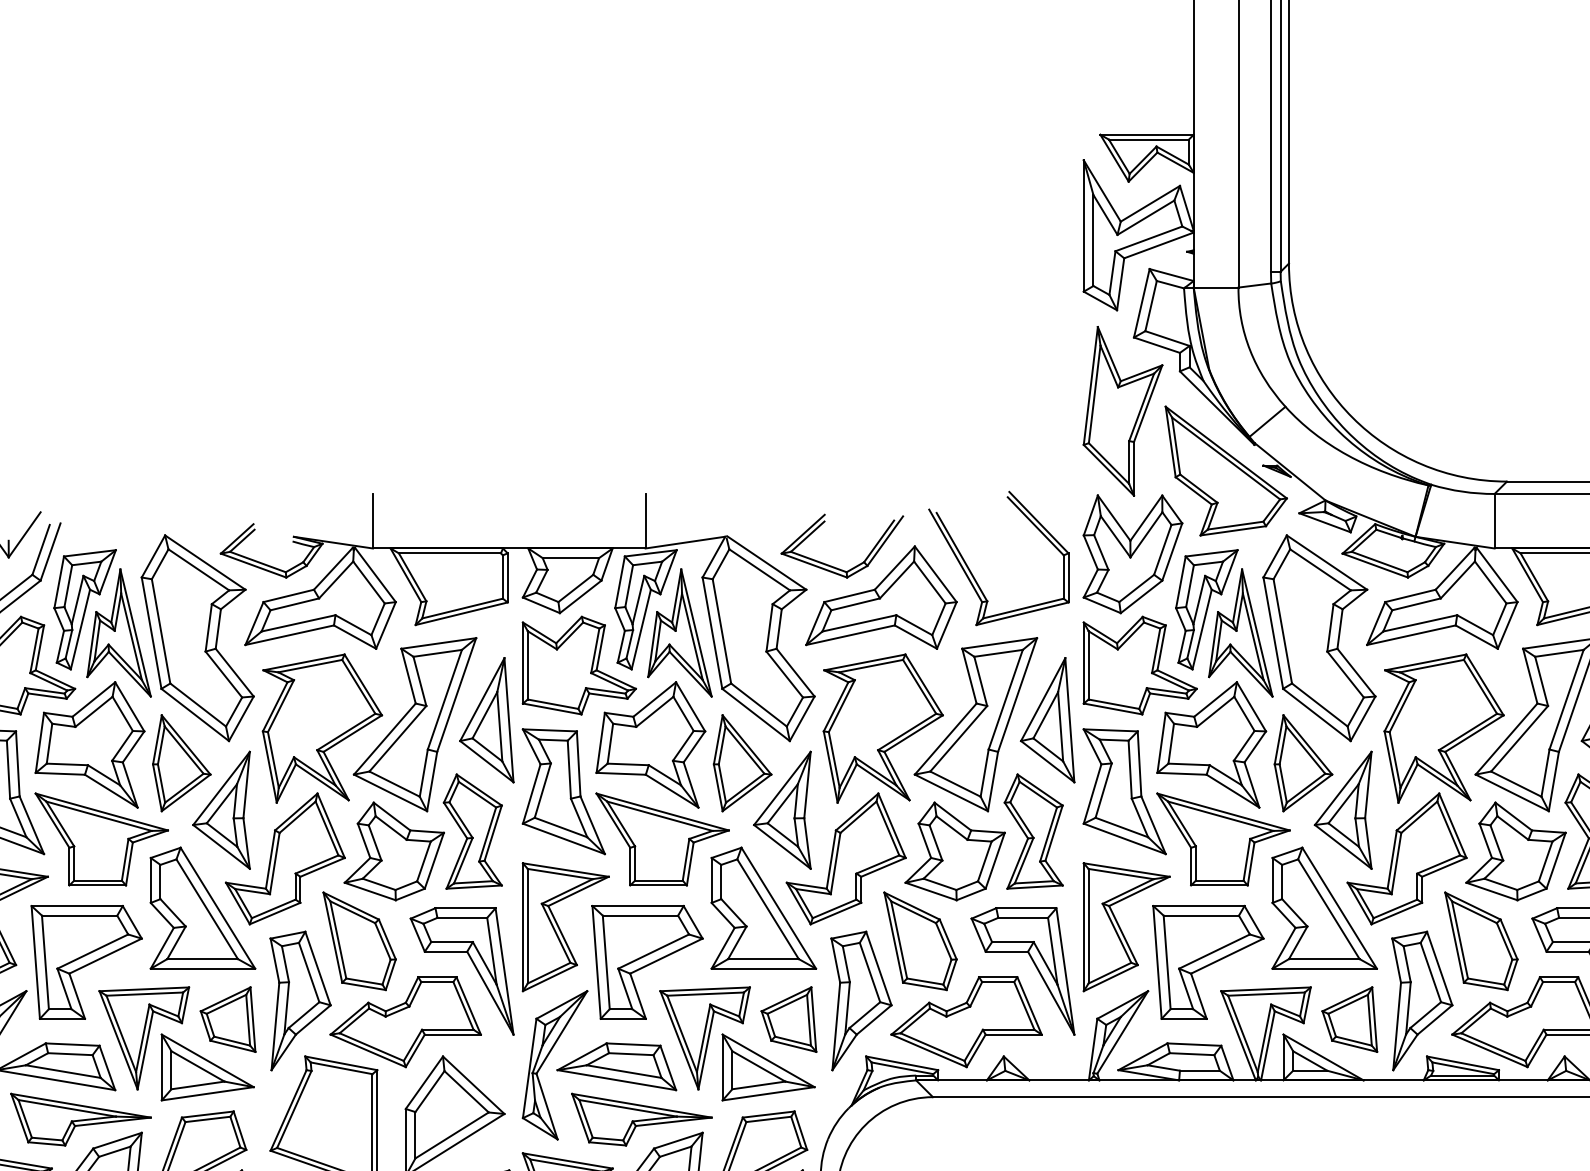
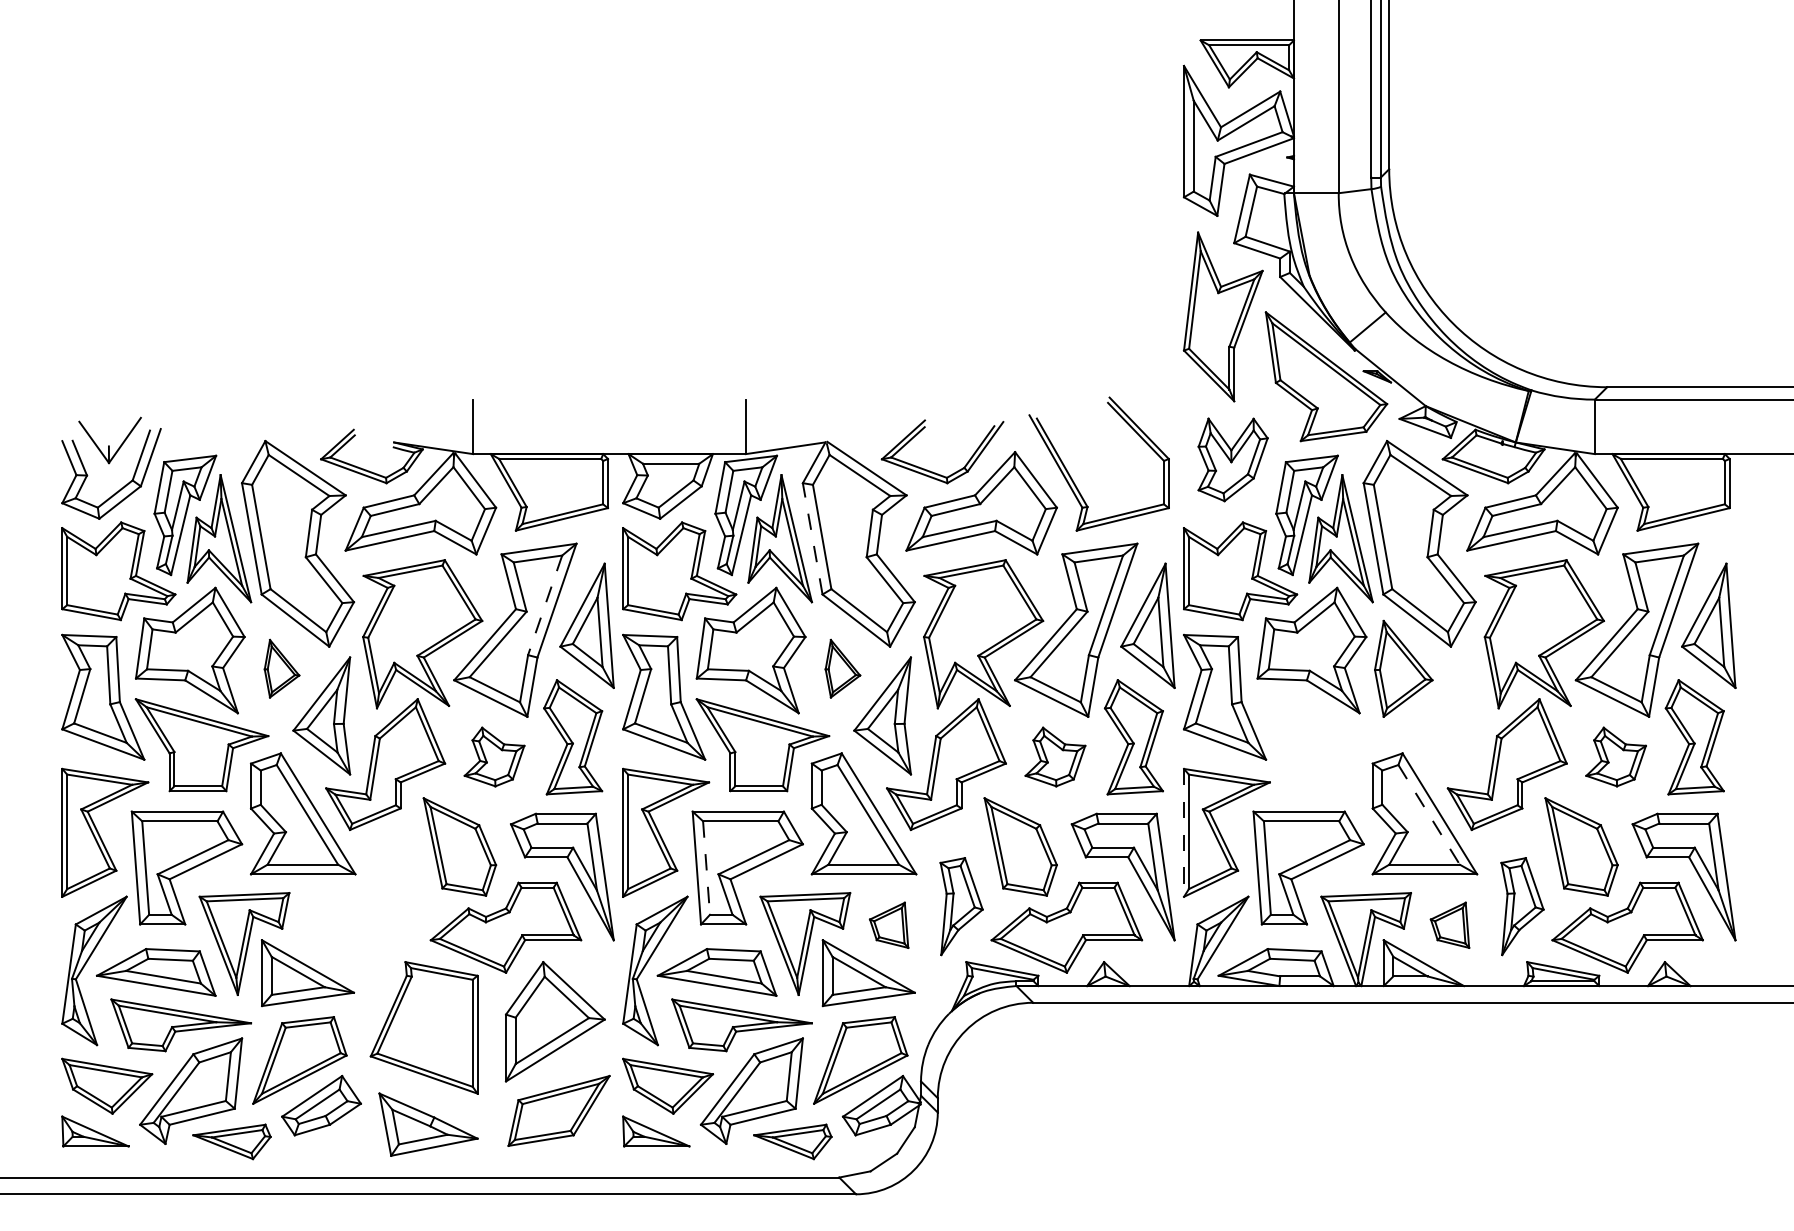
part: (1132, 553) -> (1232, 459), size x0.7
line: (712, 632) -> (812, 538), solid -> dashed
line: (445, 699) -> (545, 605), solid -> dashed
part: (181, 762) -> (281, 668), size x0.6
part: (742, 762) -> (842, 668), size x0.6
part: (1343, 809) -> (1443, 715), removed
part: (1223, 839) -> (1323, 745), removed
part: (394, 850) -> (494, 756), size x0.6
part: (955, 850) -> (1055, 756), size x0.6
part: (1515, 850) -> (1615, 756), size x0.6
line: (1329, 908) -> (1429, 814), solid -> dashed
line: (1084, 926) -> (1184, 832), solid -> dashed
line: (606, 962) -> (706, 868), solid -> dashed
part: (300, 1000) -> (400, 906), removed
part: (861, 1000) -> (961, 906), size x0.7
part: (1422, 1000) -> (1522, 906), size x0.7
part: (228, 1019) -> (328, 925), removed
part: (788, 1019) -> (888, 925), size x0.7
part: (1349, 1019) -> (1449, 925), size x0.7

